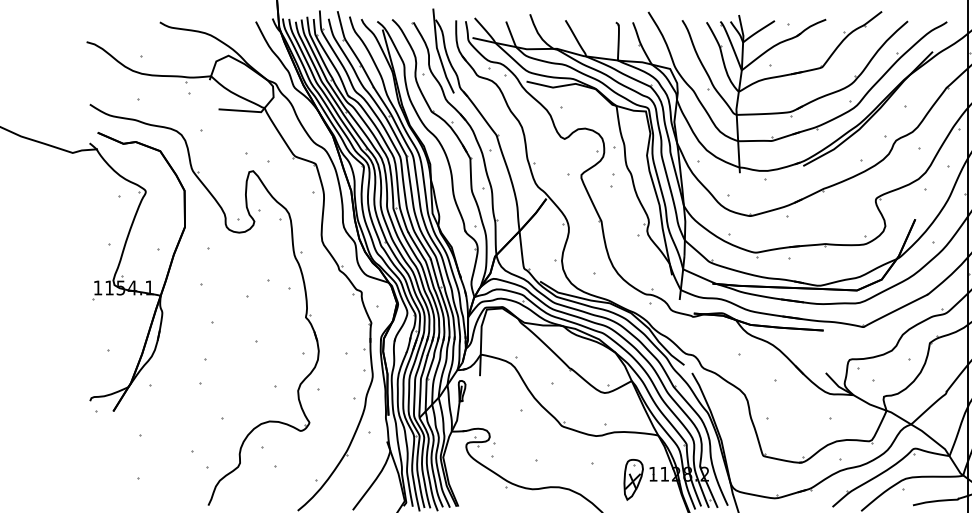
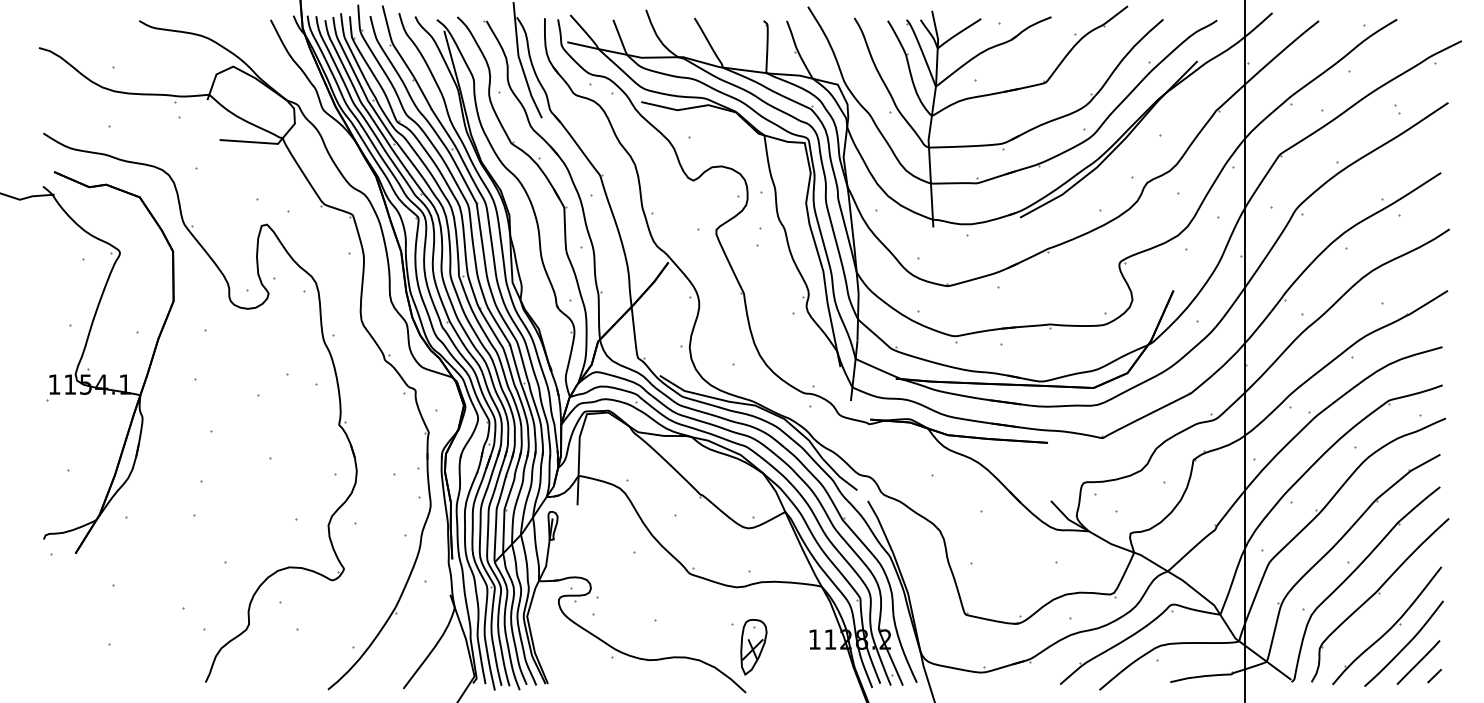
part: (633, 480) -> (753, 647), moved

